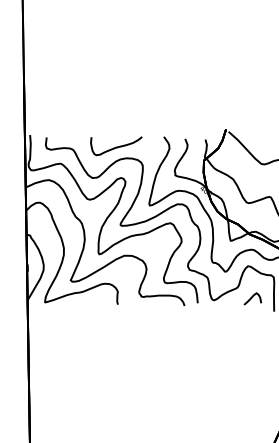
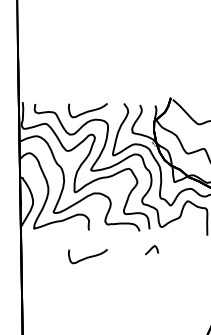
curve: (252, 298) -> (151, 249), moved
curve: (116, 339) -> (88, 256), added

